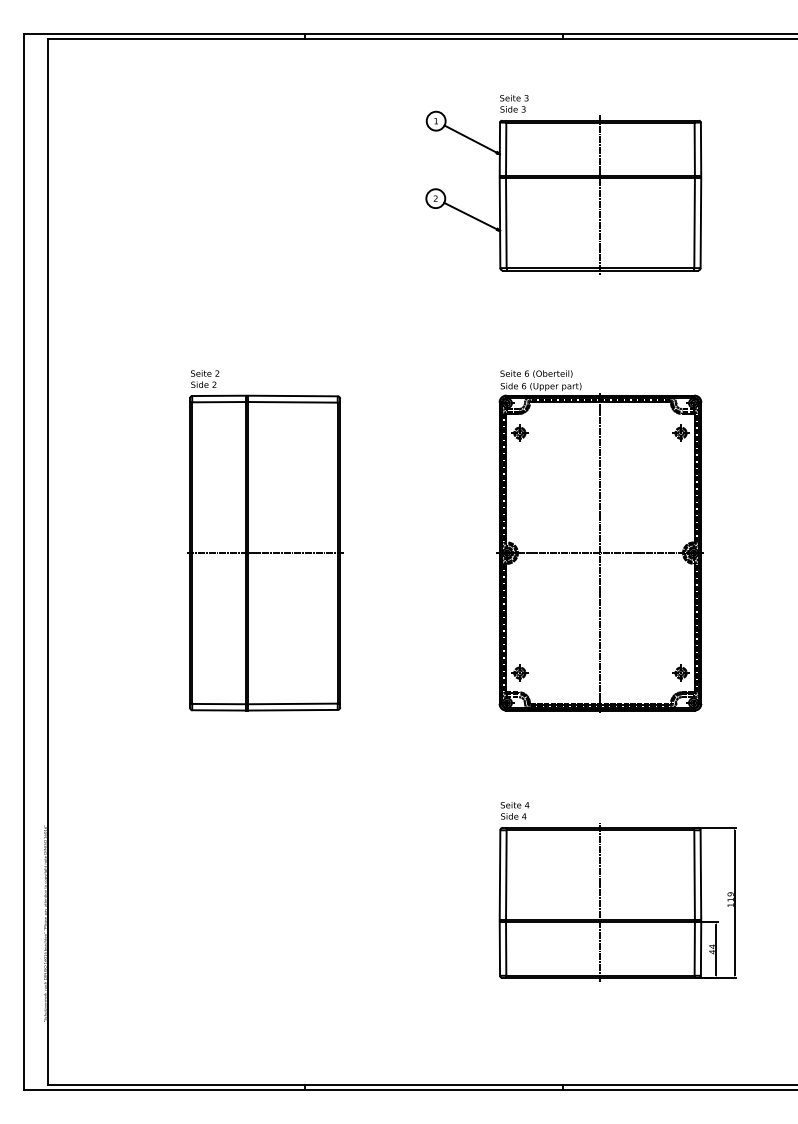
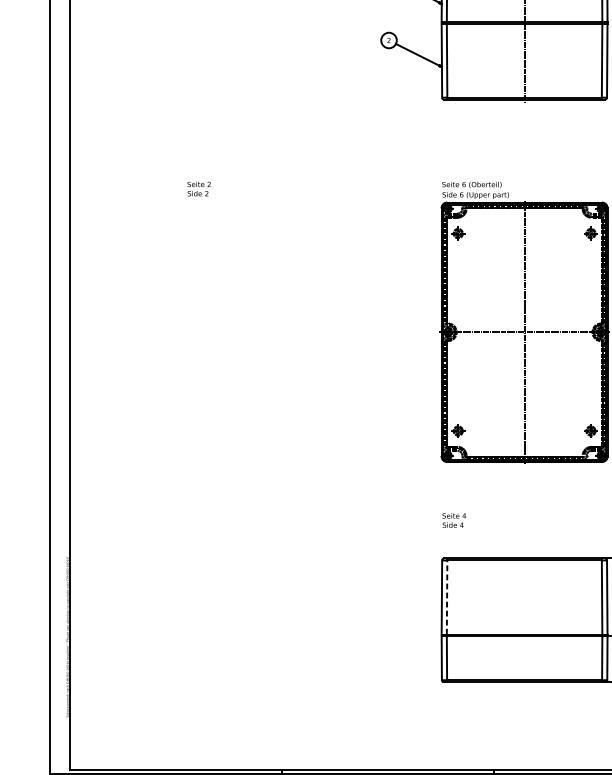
part: (265, 552) -> (248, 331), removed
text: (514, 810) -> (453, 520), moved
line: (506, 874) -> (447, 596), solid -> dashed
line: (600, 902) -> (524, 619), removed

